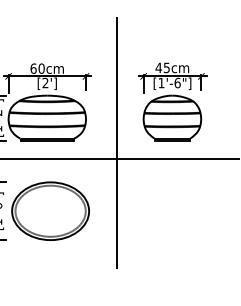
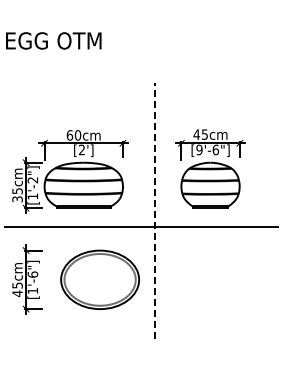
text: (161, 82) -> (199, 149), [1'-6"] -> [9'-6"]
line: (117, 142) -> (154, 210), solid -> dashed
part: (49, 210) -> (99, 279), moved

